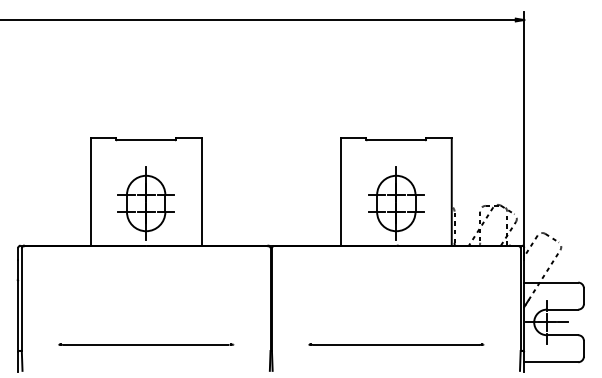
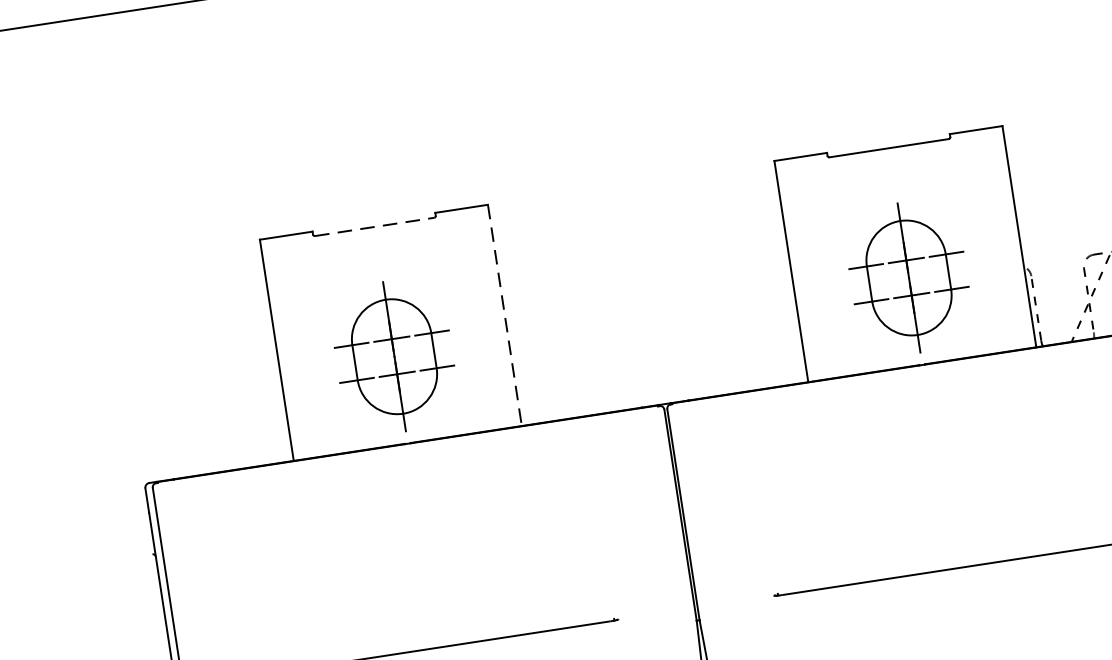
line: (146, 140) -> (375, 227), solid -> dashed
line: (201, 191) -> (504, 314), solid -> dashed

